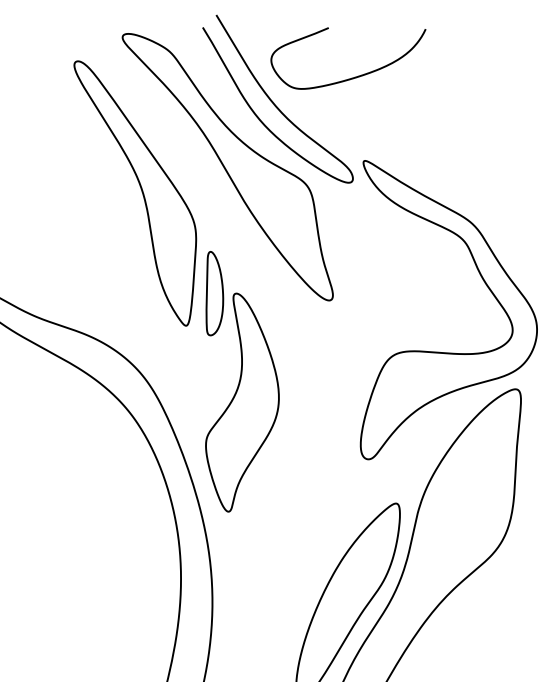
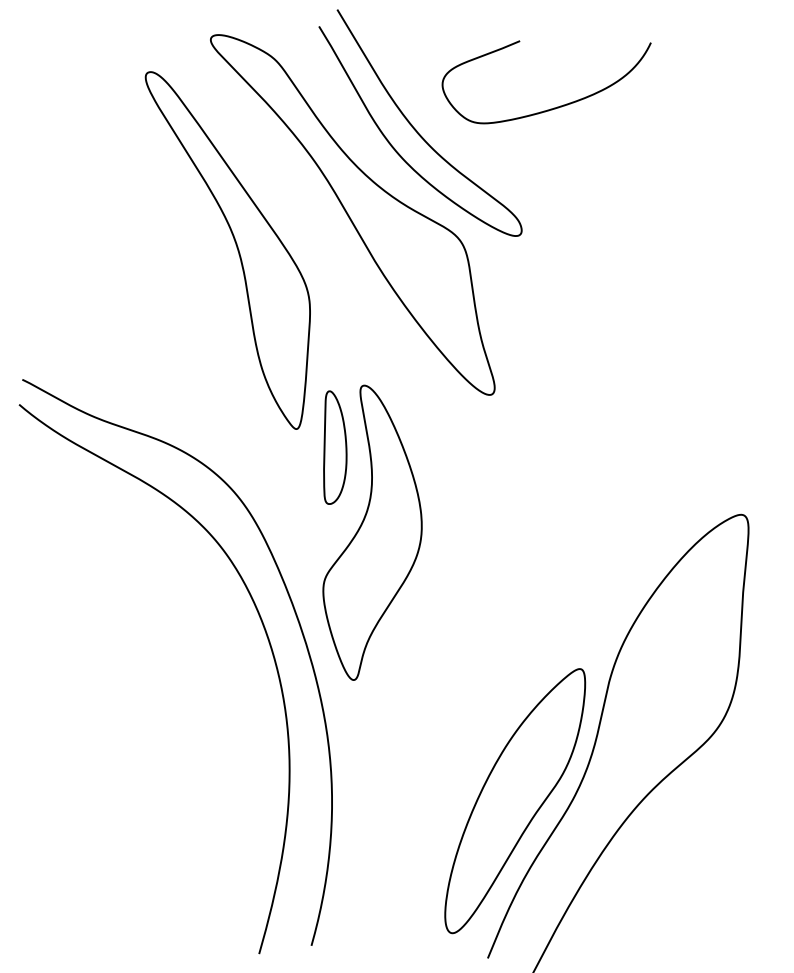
curve: (354, 77) -> (554, 107), moved
part: (215, 293) -> (335, 447), moved
part: (442, 352) -> (642, 464), removed

